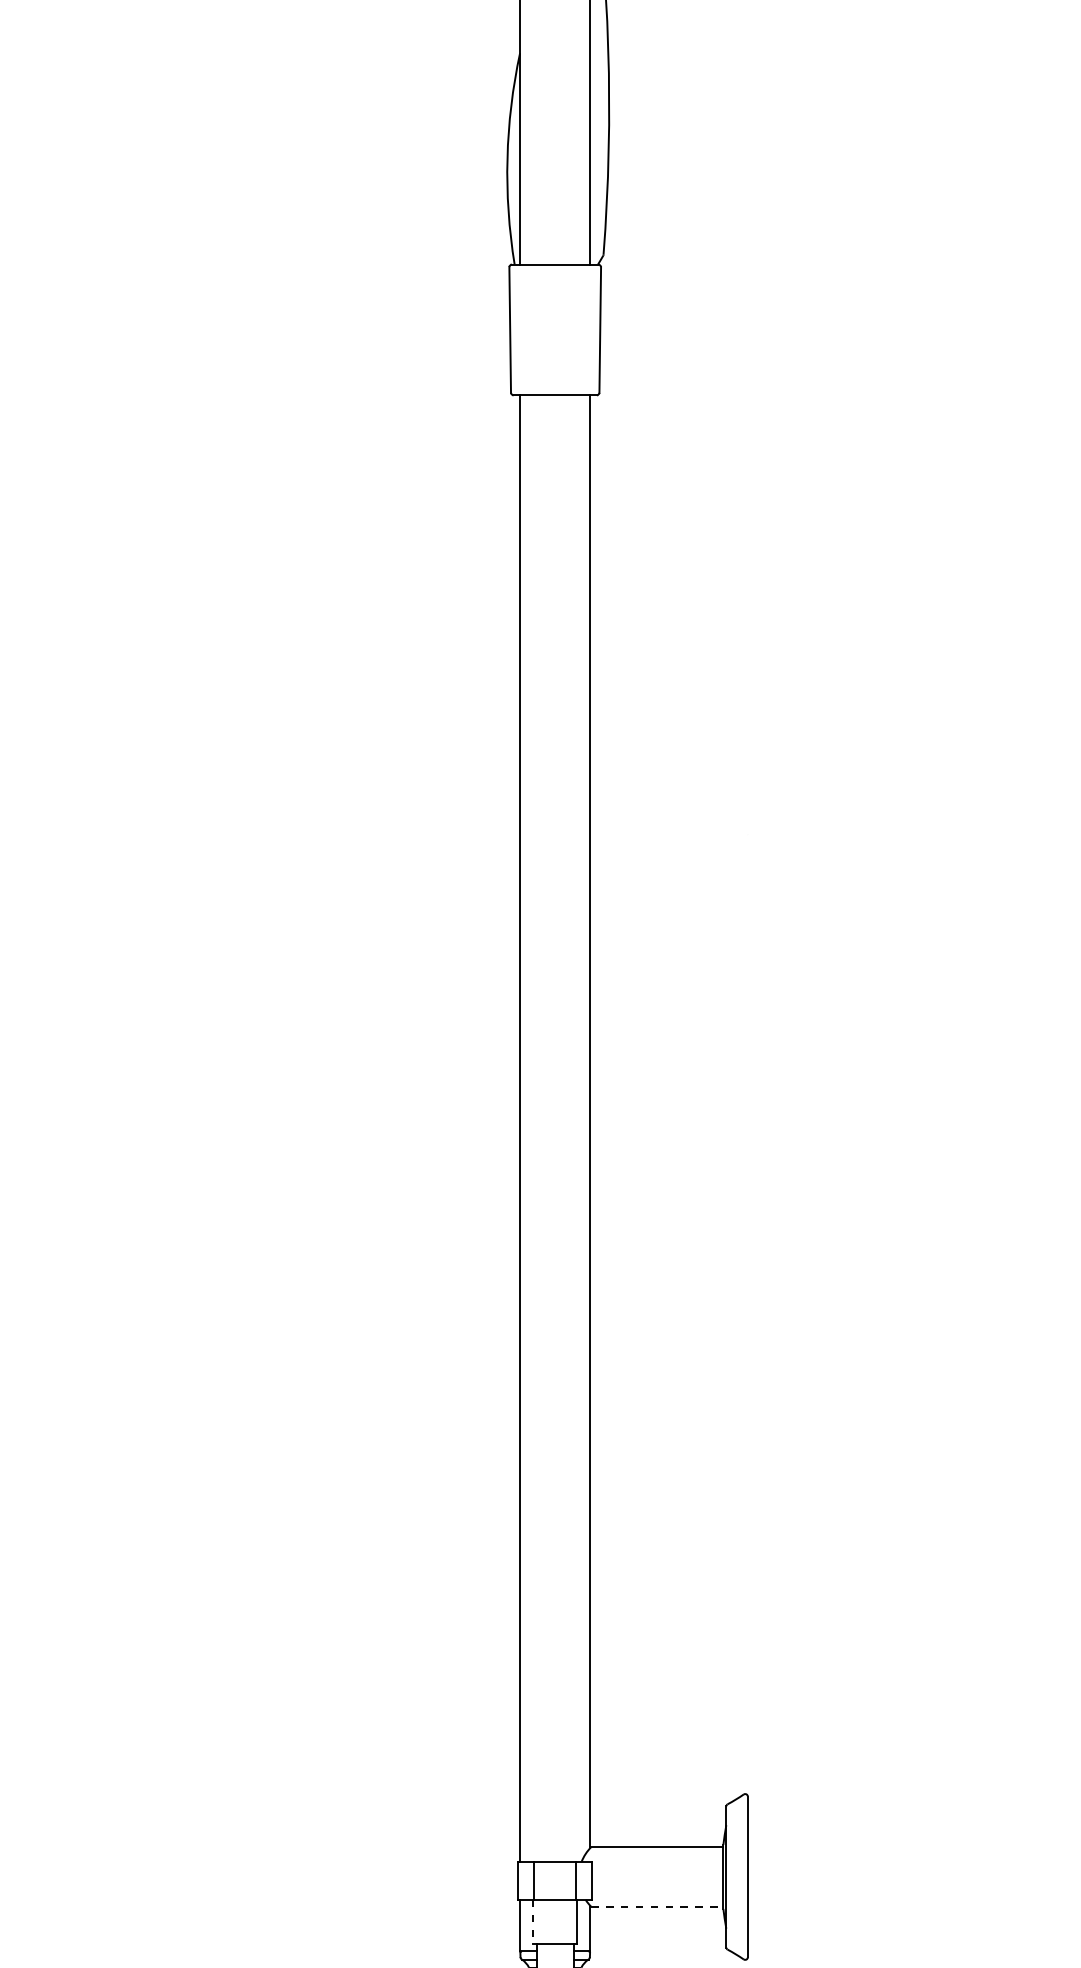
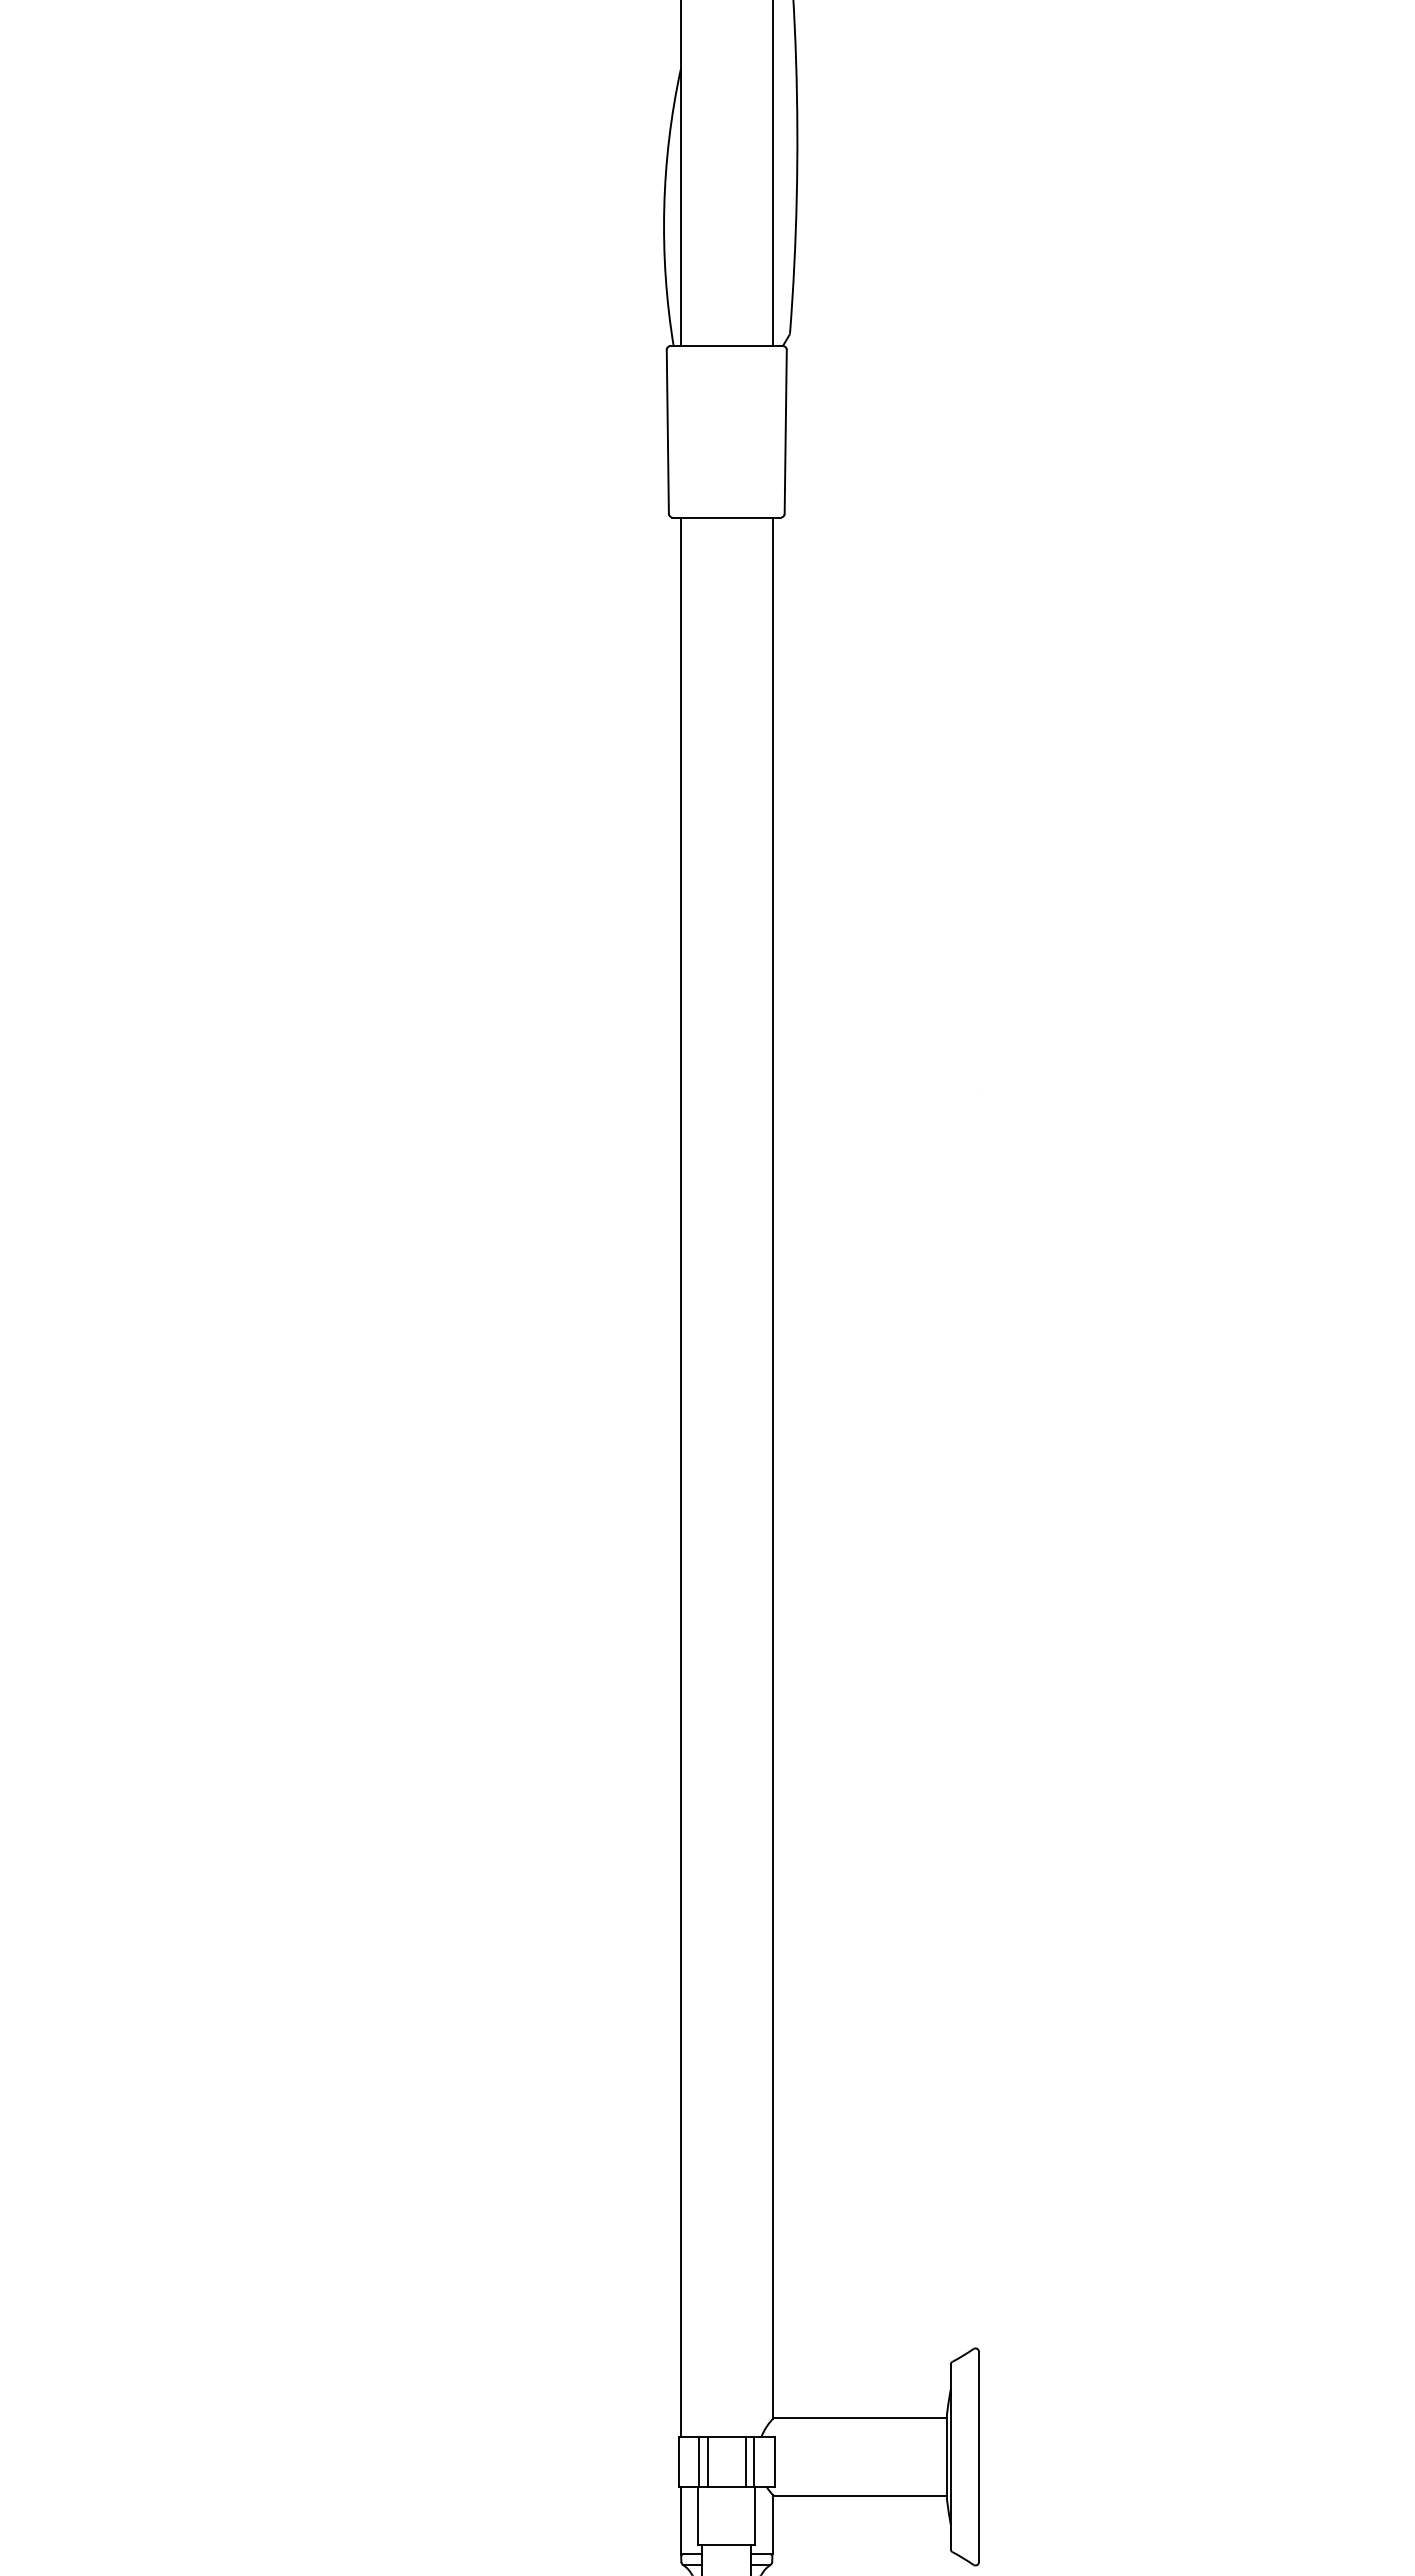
line: (540, 1881) -> (707, 2462), added
line: (569, 1881) -> (745, 2462), added
line: (657, 1906) -> (860, 2495), dashed -> solid
line: (533, 1921) -> (698, 2515), dashed -> solid

